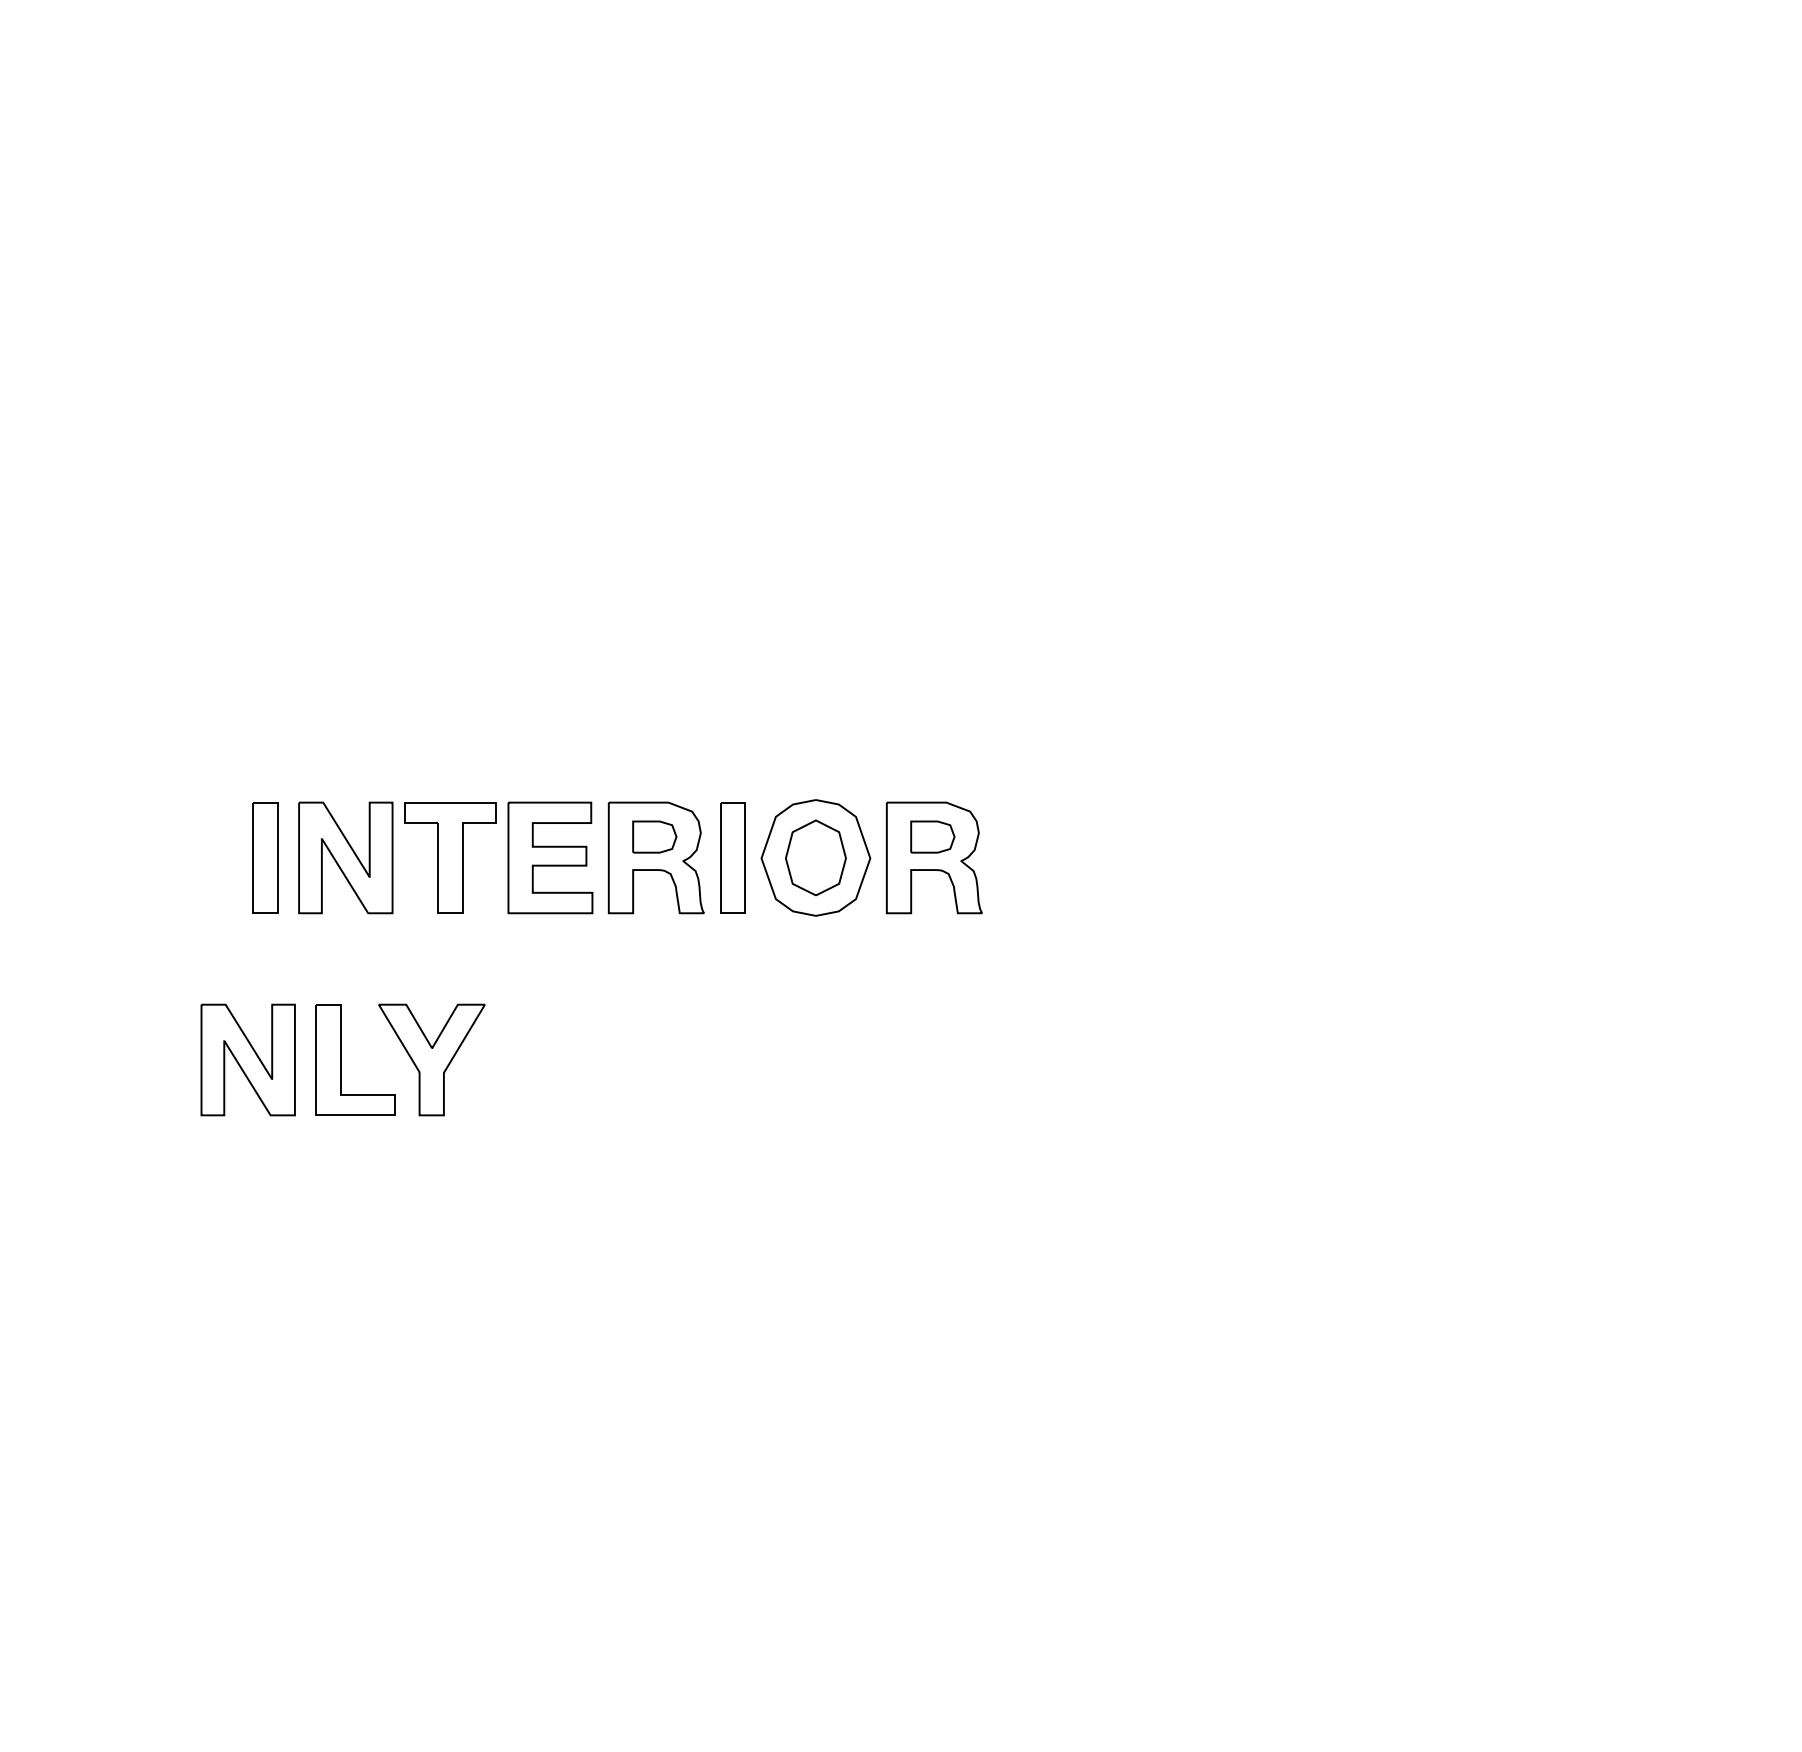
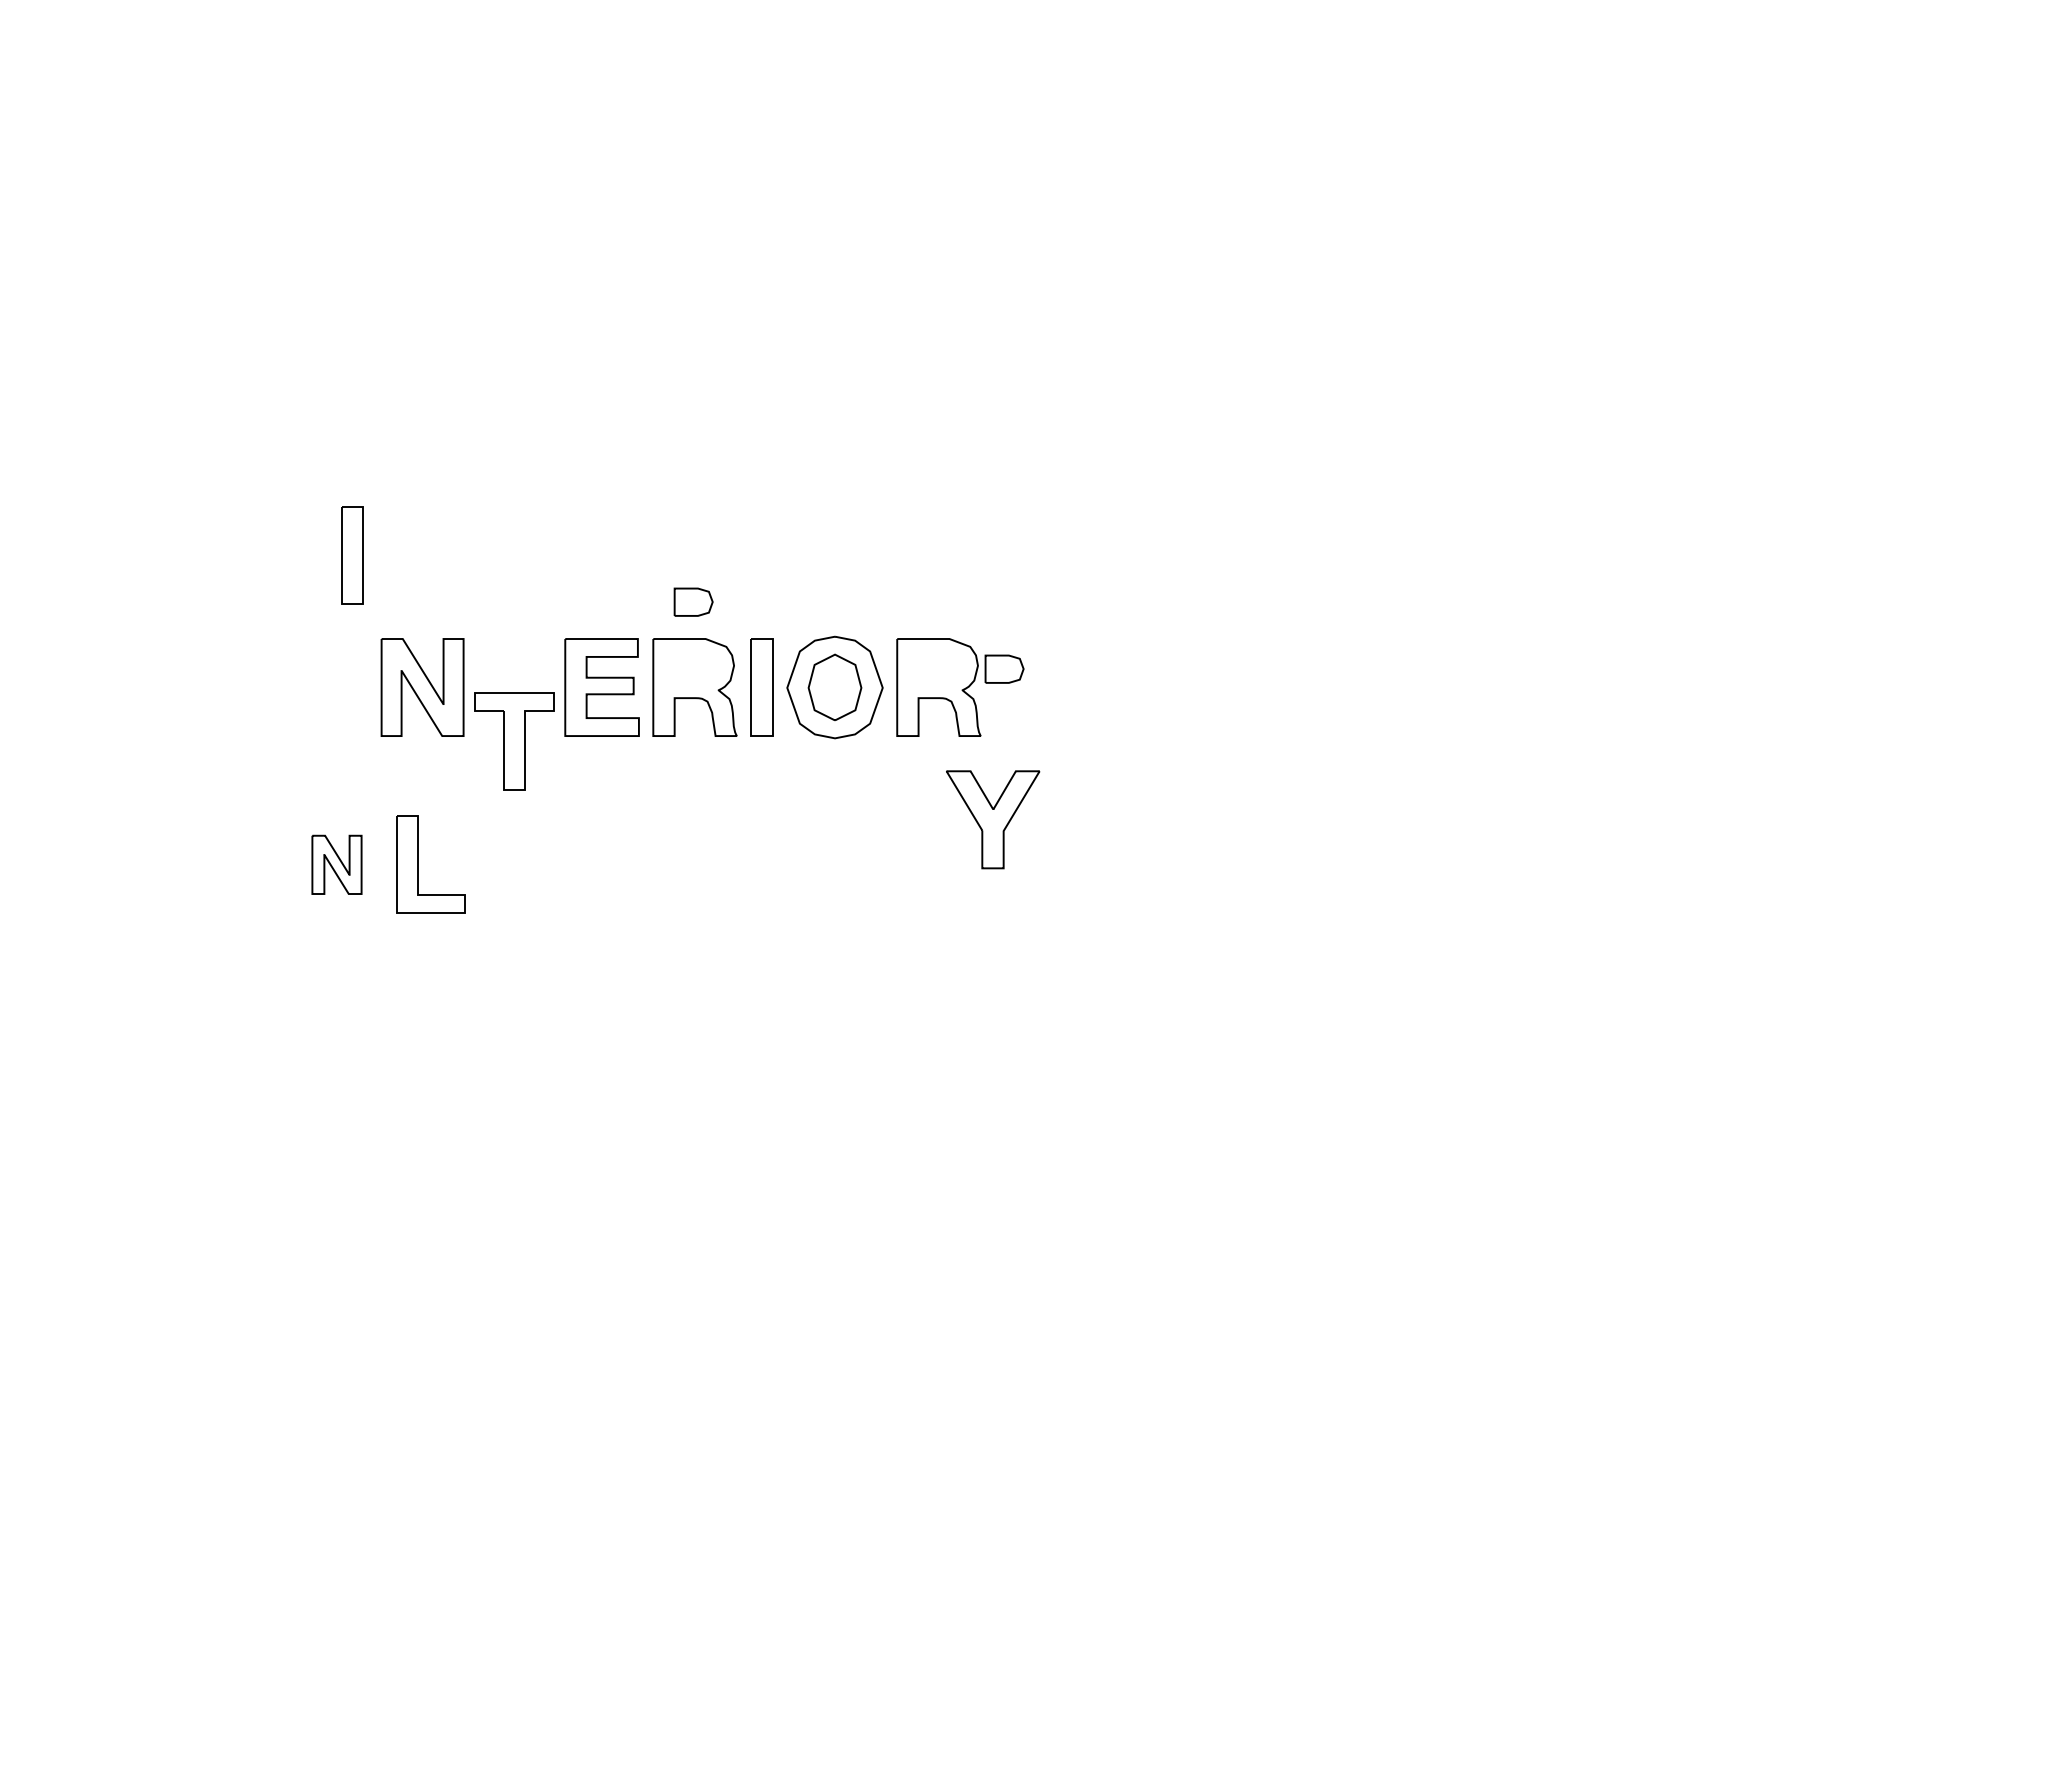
part: (654, 836) -> (693, 601), moved
part: (932, 836) -> (1004, 668), moved
part: (265, 857) -> (352, 555), moved
part: (450, 857) -> (514, 741), moved
part: (247, 1059) -> (336, 864), size x0.6
part: (432, 1059) -> (993, 819), moved

